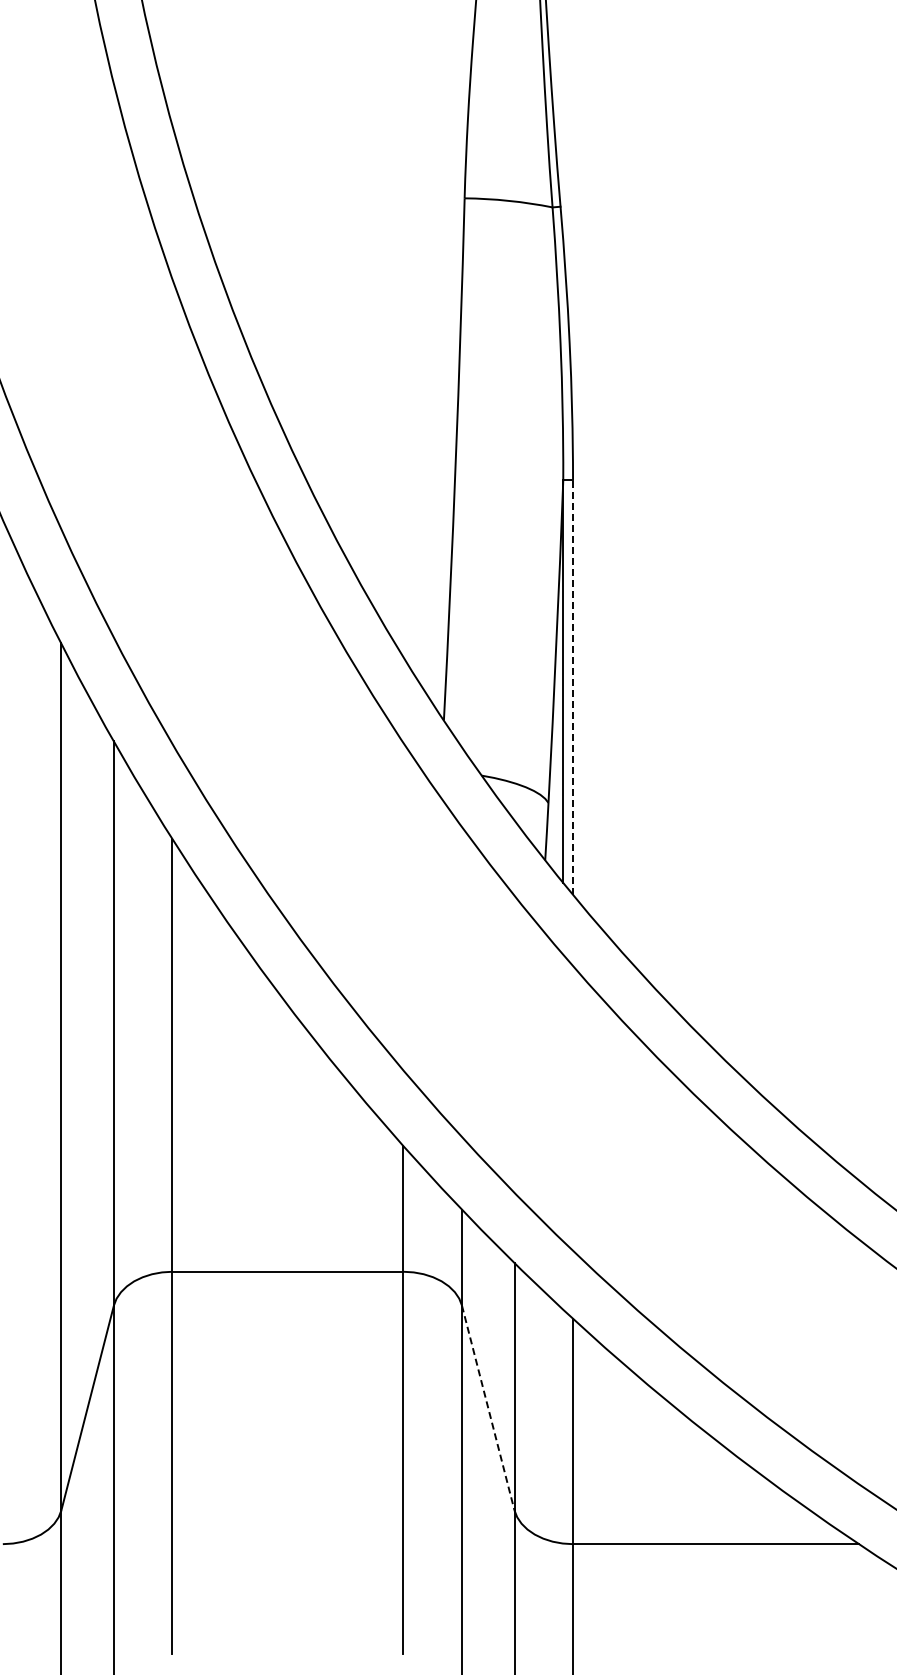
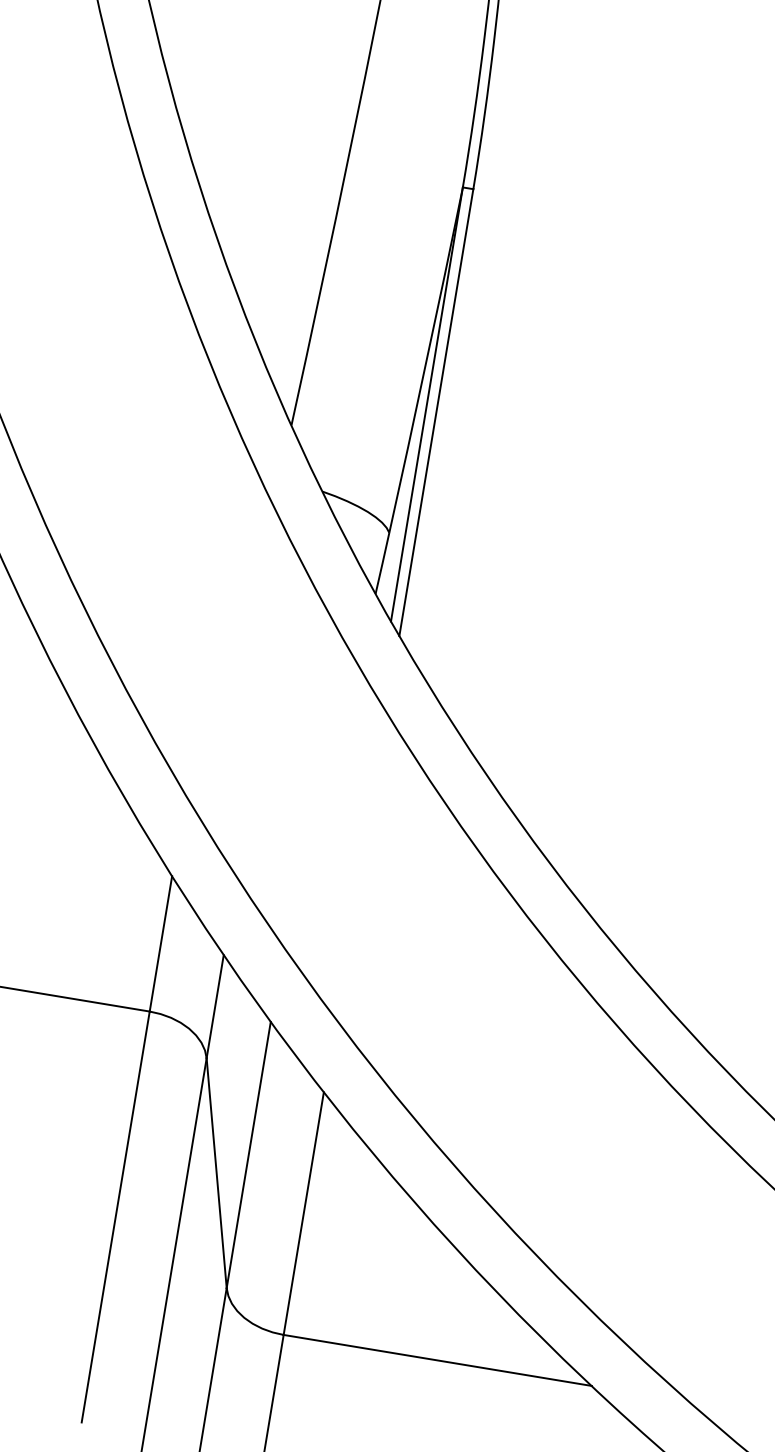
line: (573, 687) -> (436, 413), dashed -> solid
line: (488, 1407) -> (217, 1172), dashed -> solid

